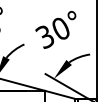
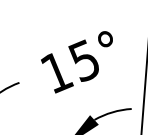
text: (52, 32) -> (69, 65), 30° -> 15°

